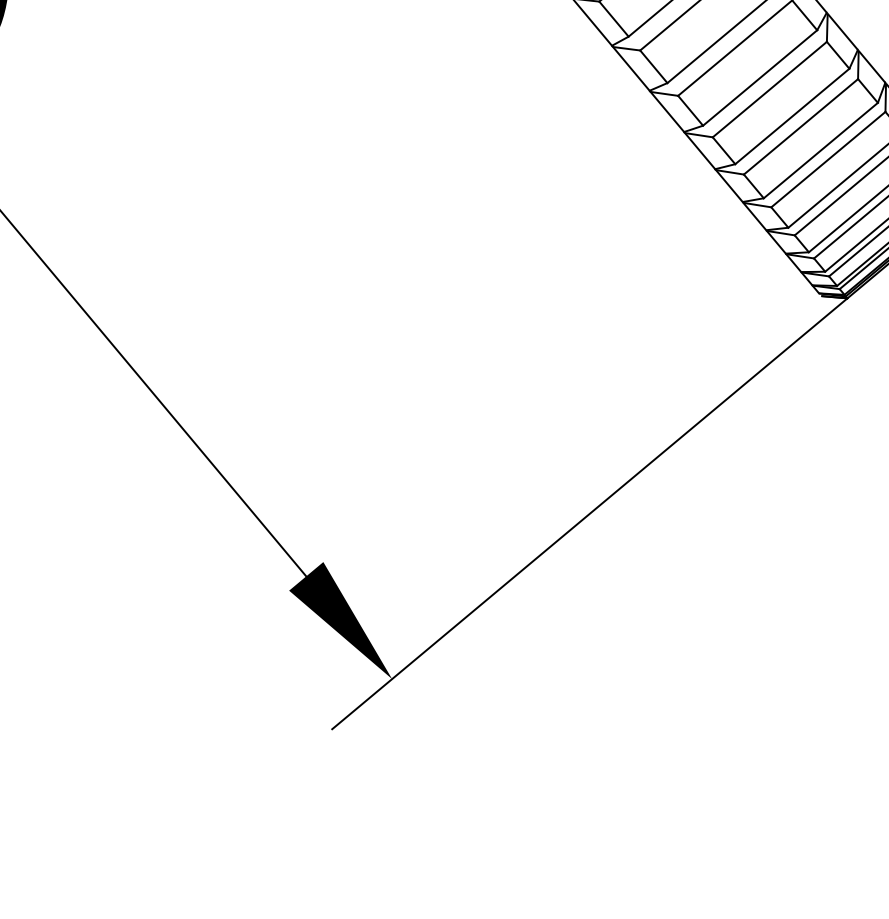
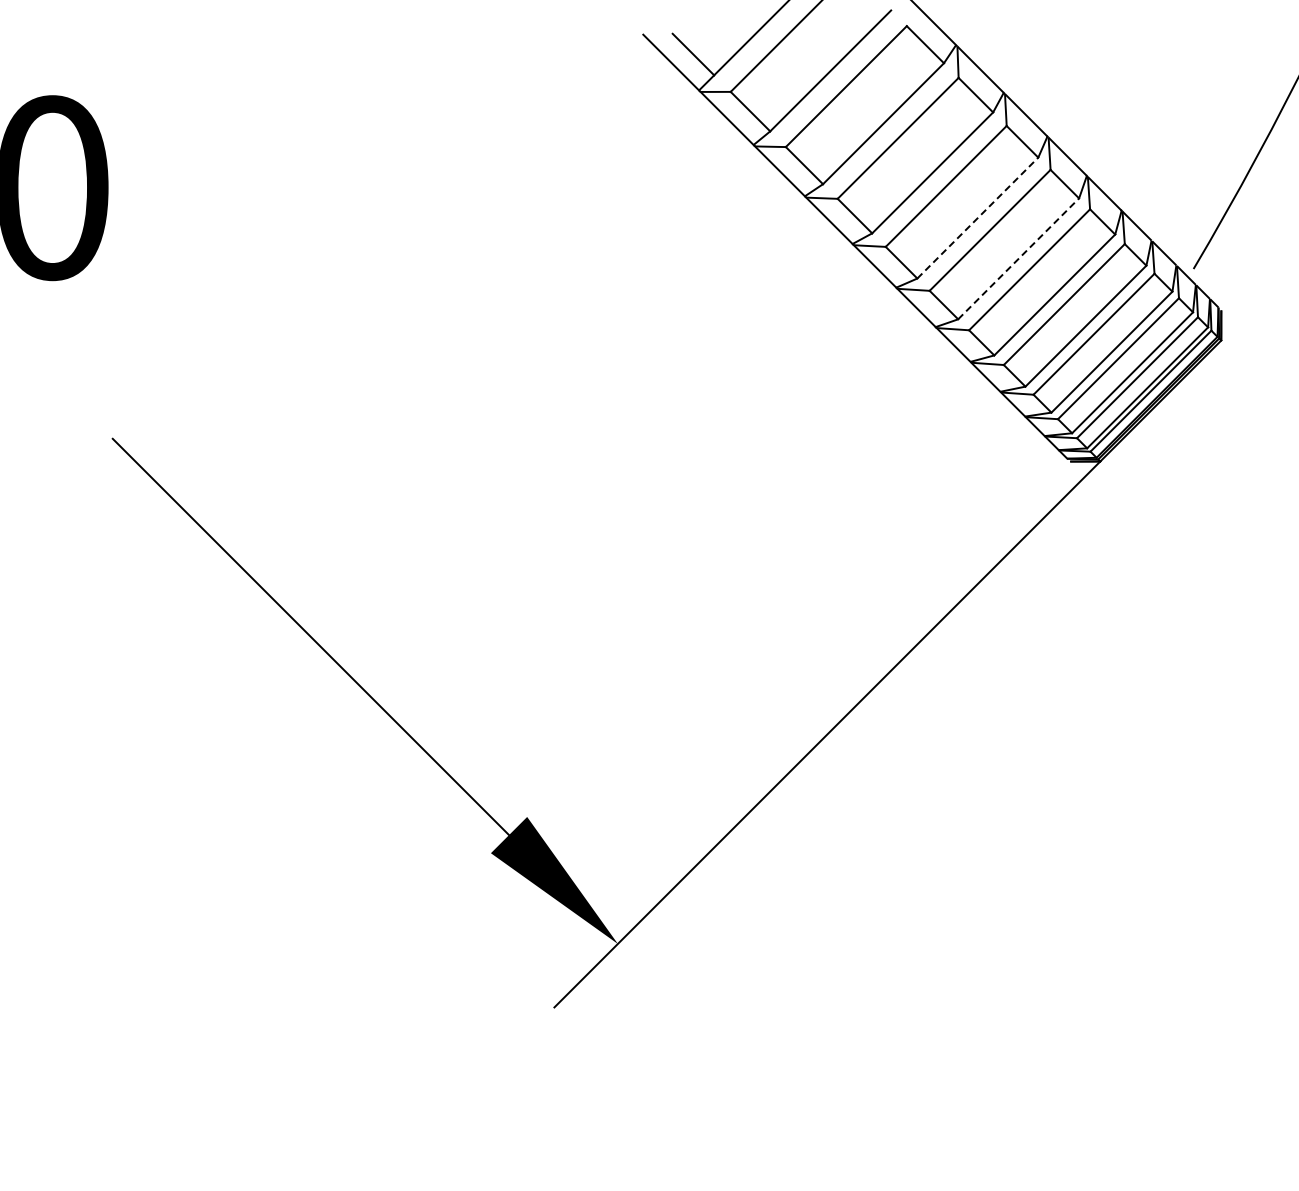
line: (759, 78) -> (977, 218), solid -> dashed
line: (793, 116) -> (1019, 258), solid -> dashed

